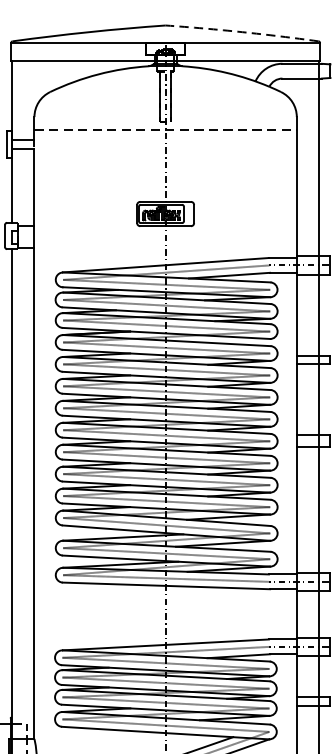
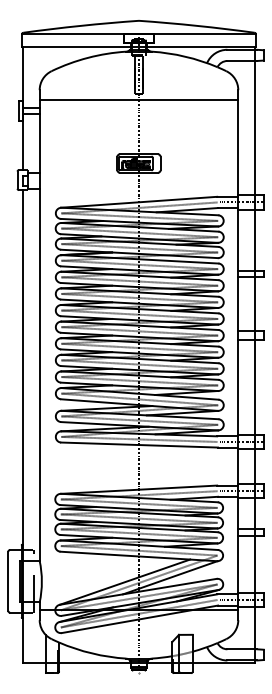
arc: (241, 31) -> (196, 25), dashed -> solid
line: (166, 130) -> (139, 100), dashed -> solid

